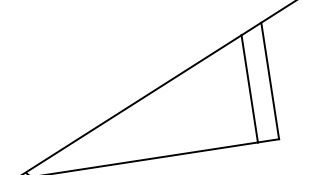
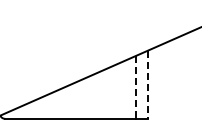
line: (270, 82) -> (148, 85), solid -> dashed
line: (249, 89) -> (135, 87), solid -> dashed

